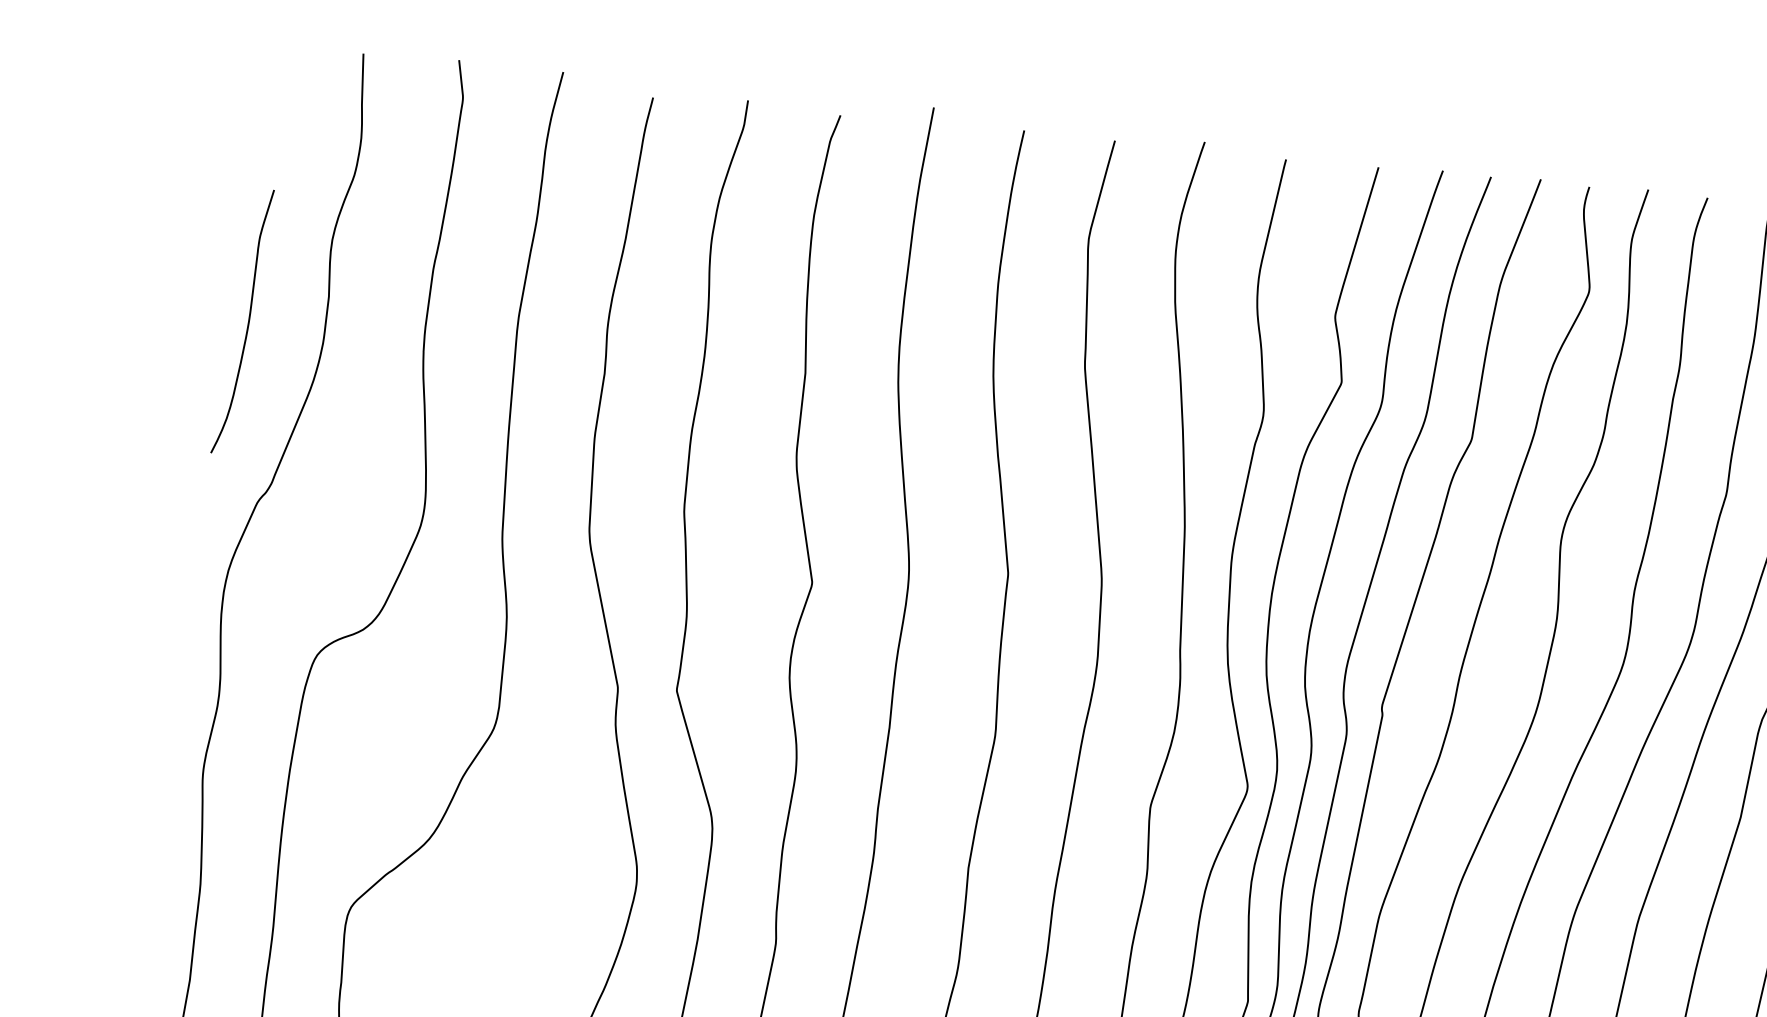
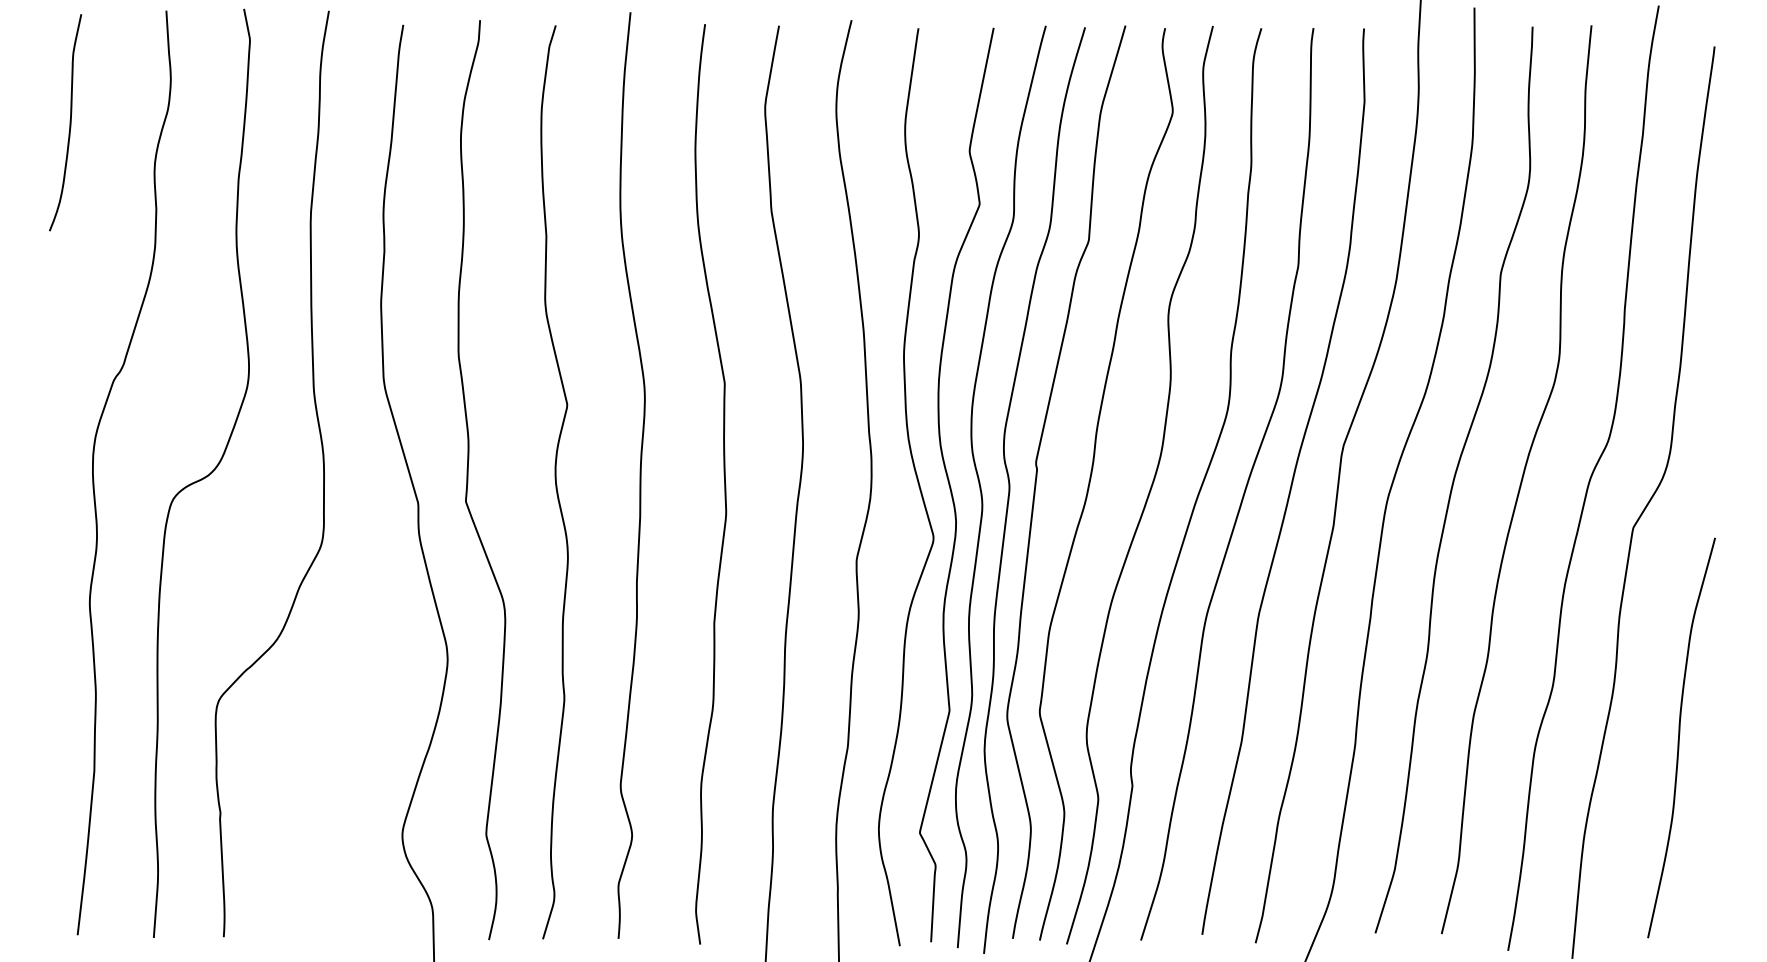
curve: (247, 321) -> (69, 122), moved

